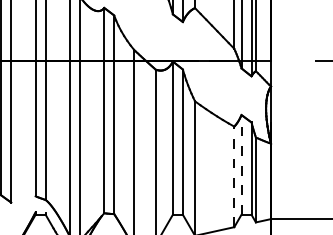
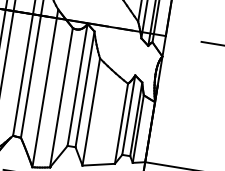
line: (241, 164) -> (128, 114), dashed -> solid
line: (234, 176) -> (121, 123), dashed -> solid

